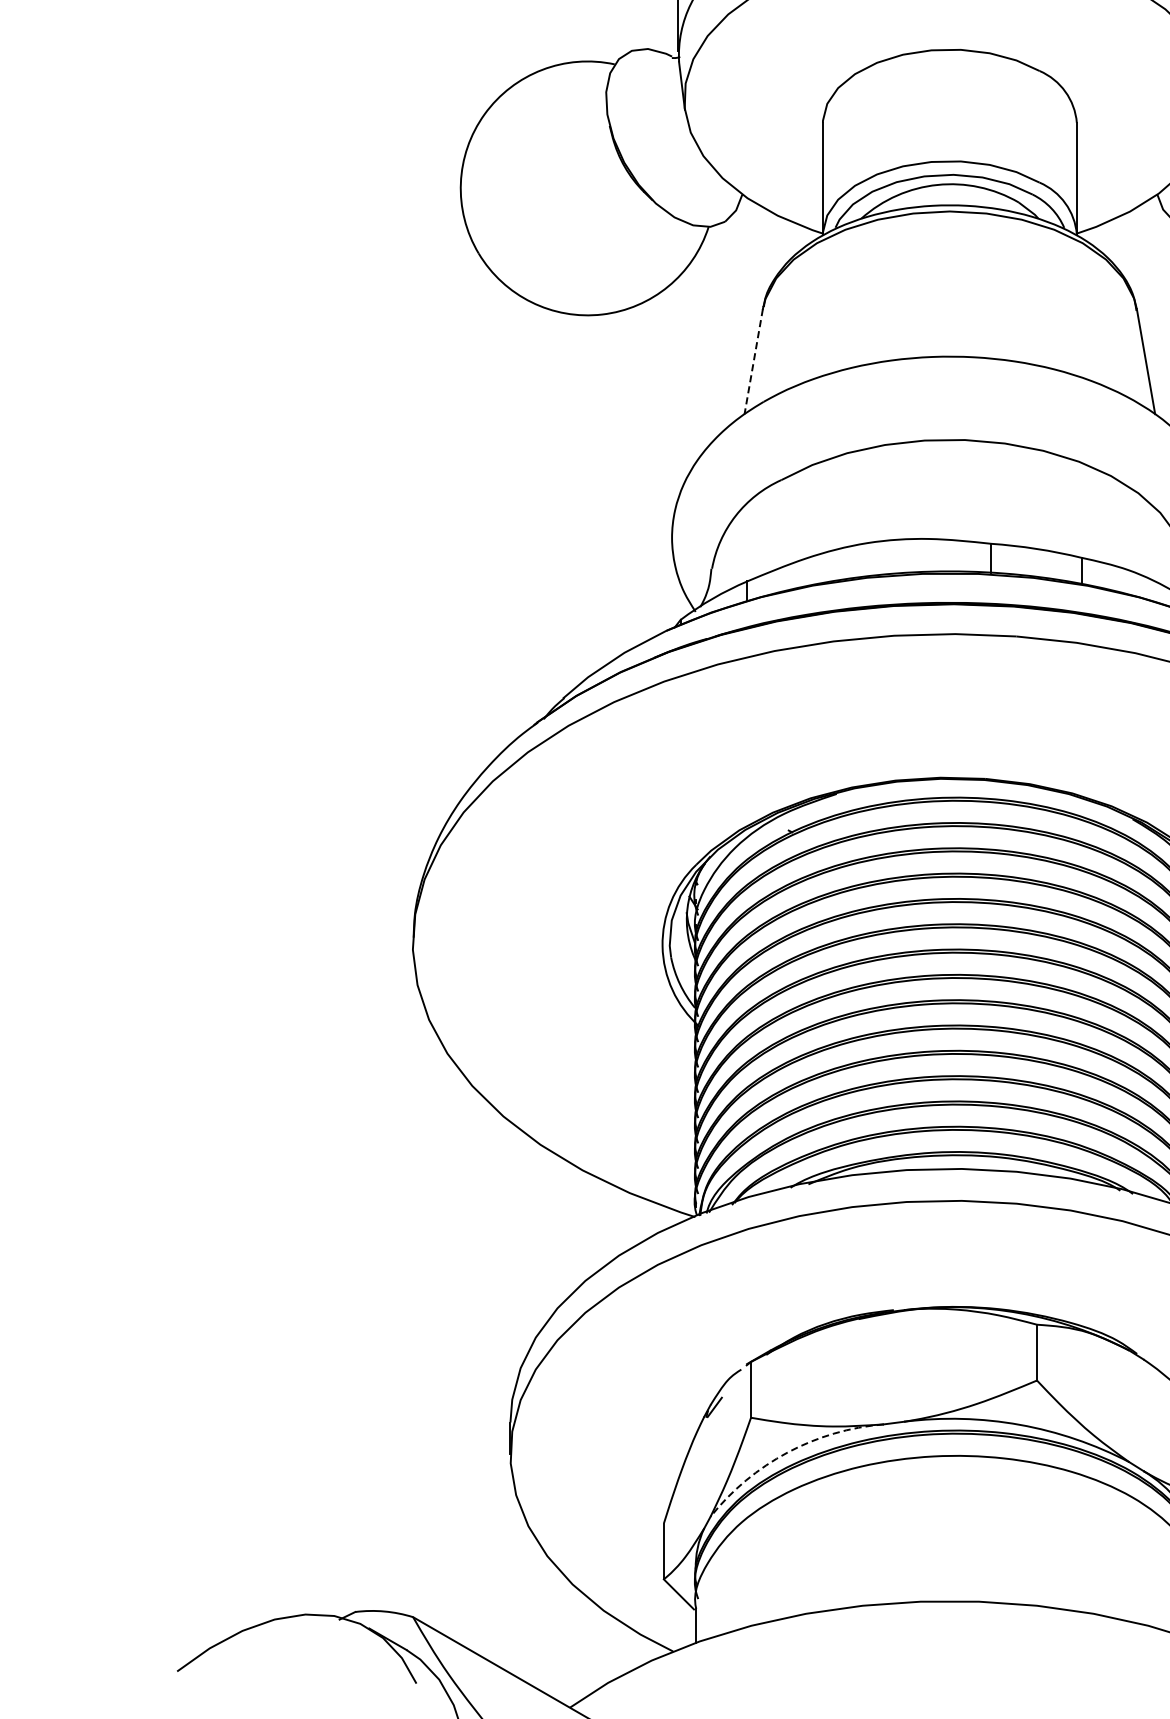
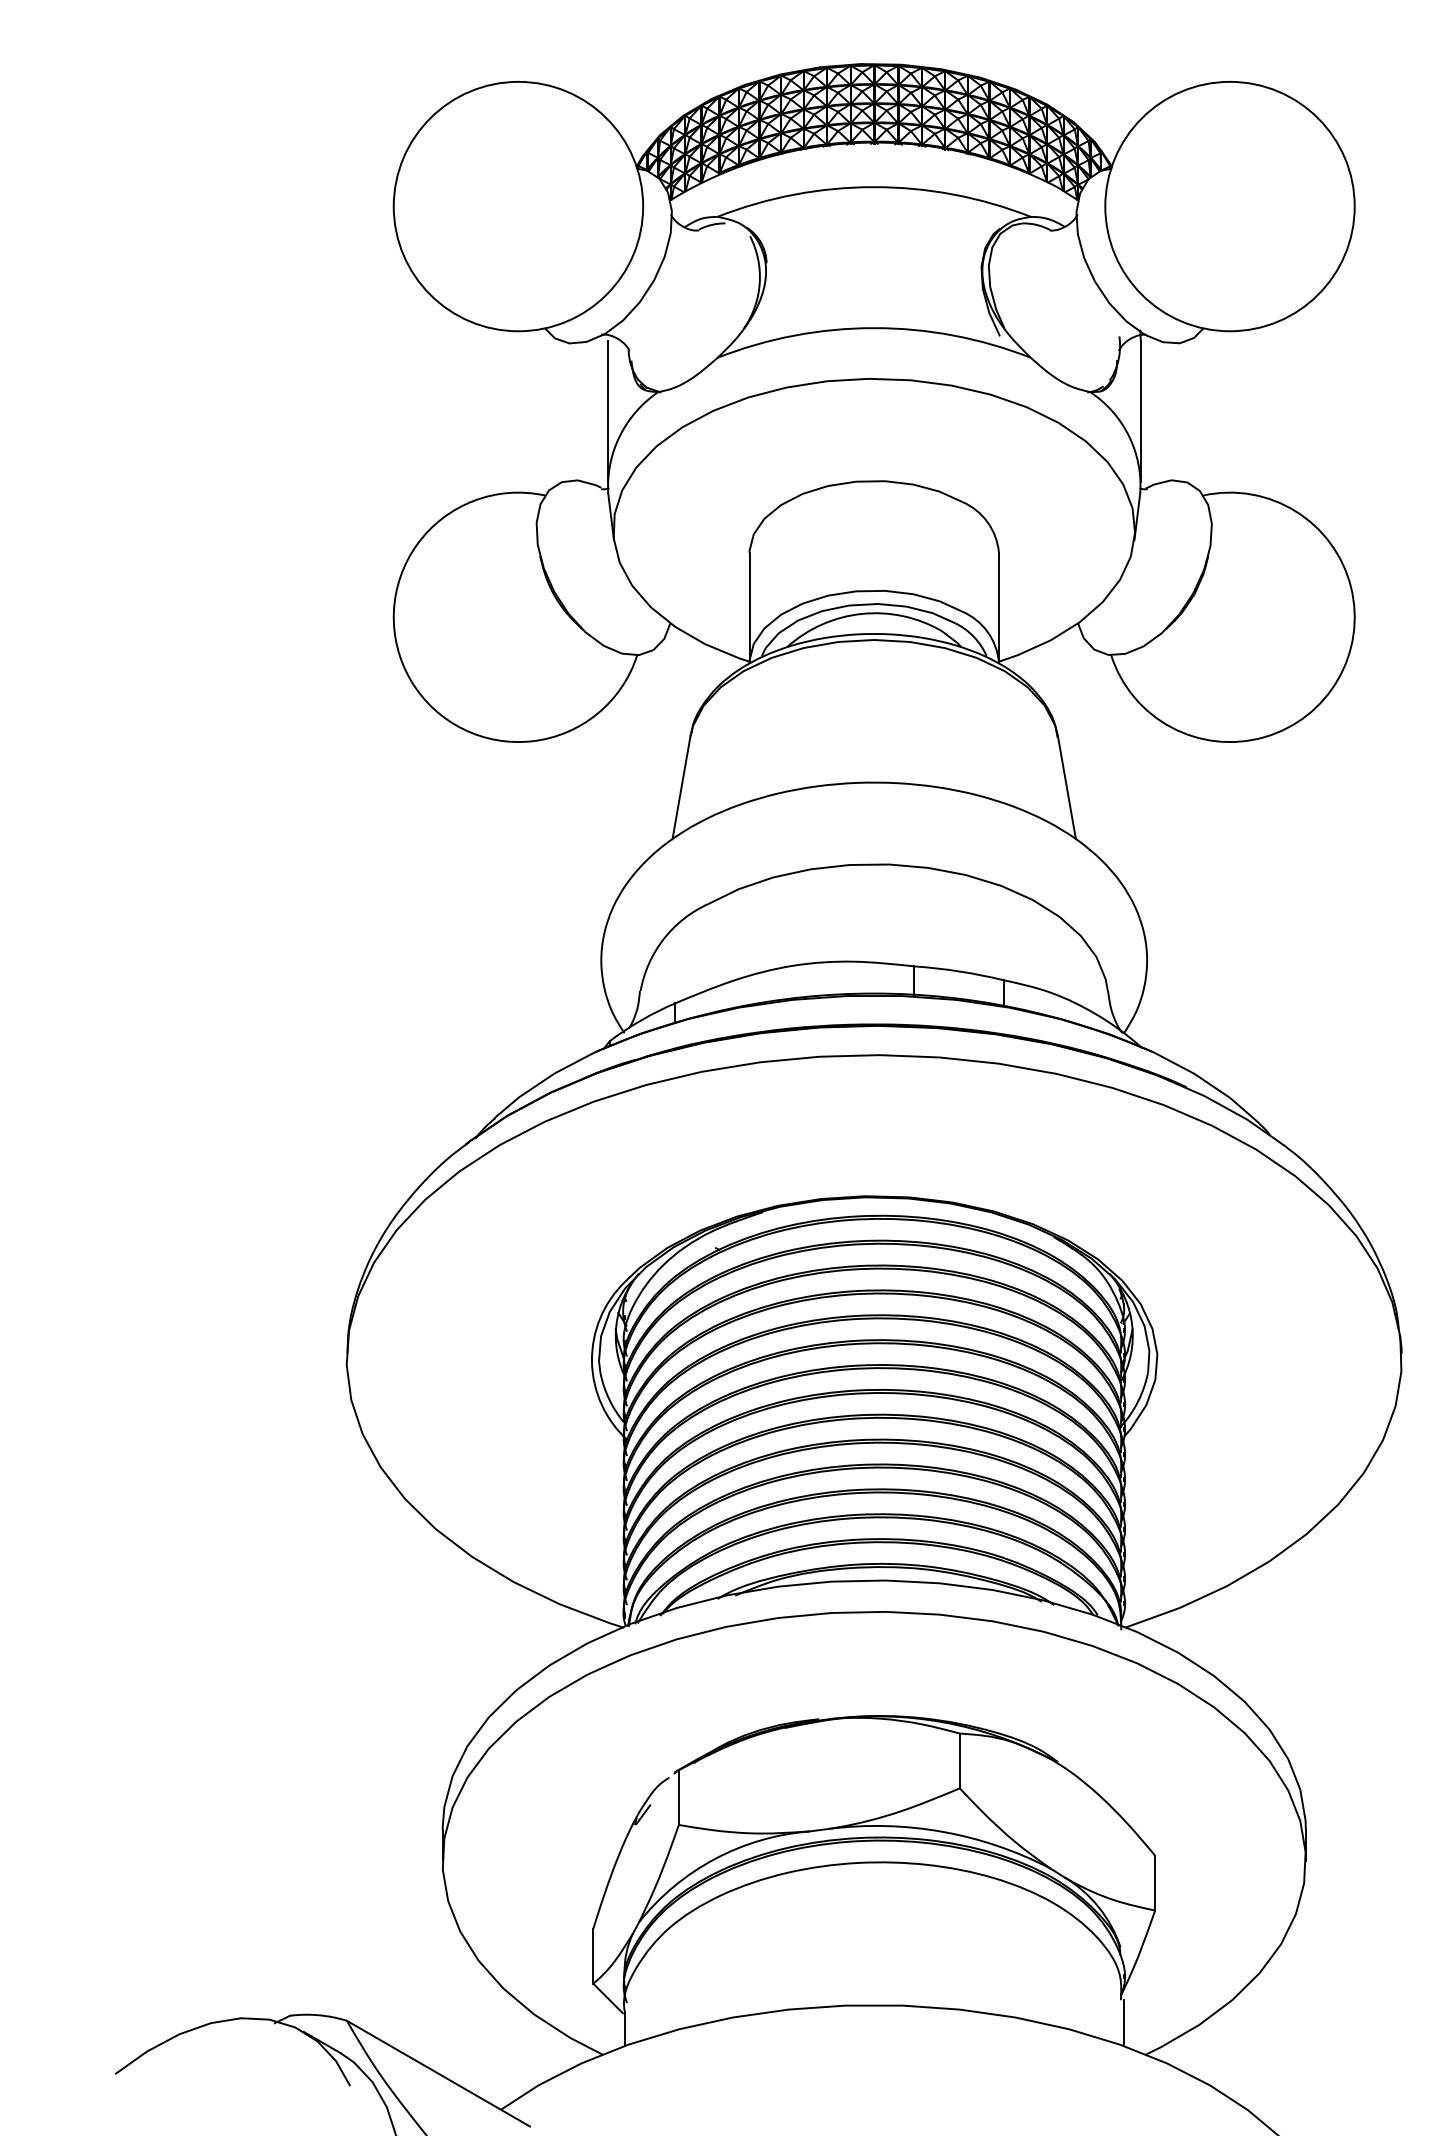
line: (753, 362) -> (681, 788), dashed -> solid
arc: (787, 1452) -> (714, 1859), dashed -> solid

